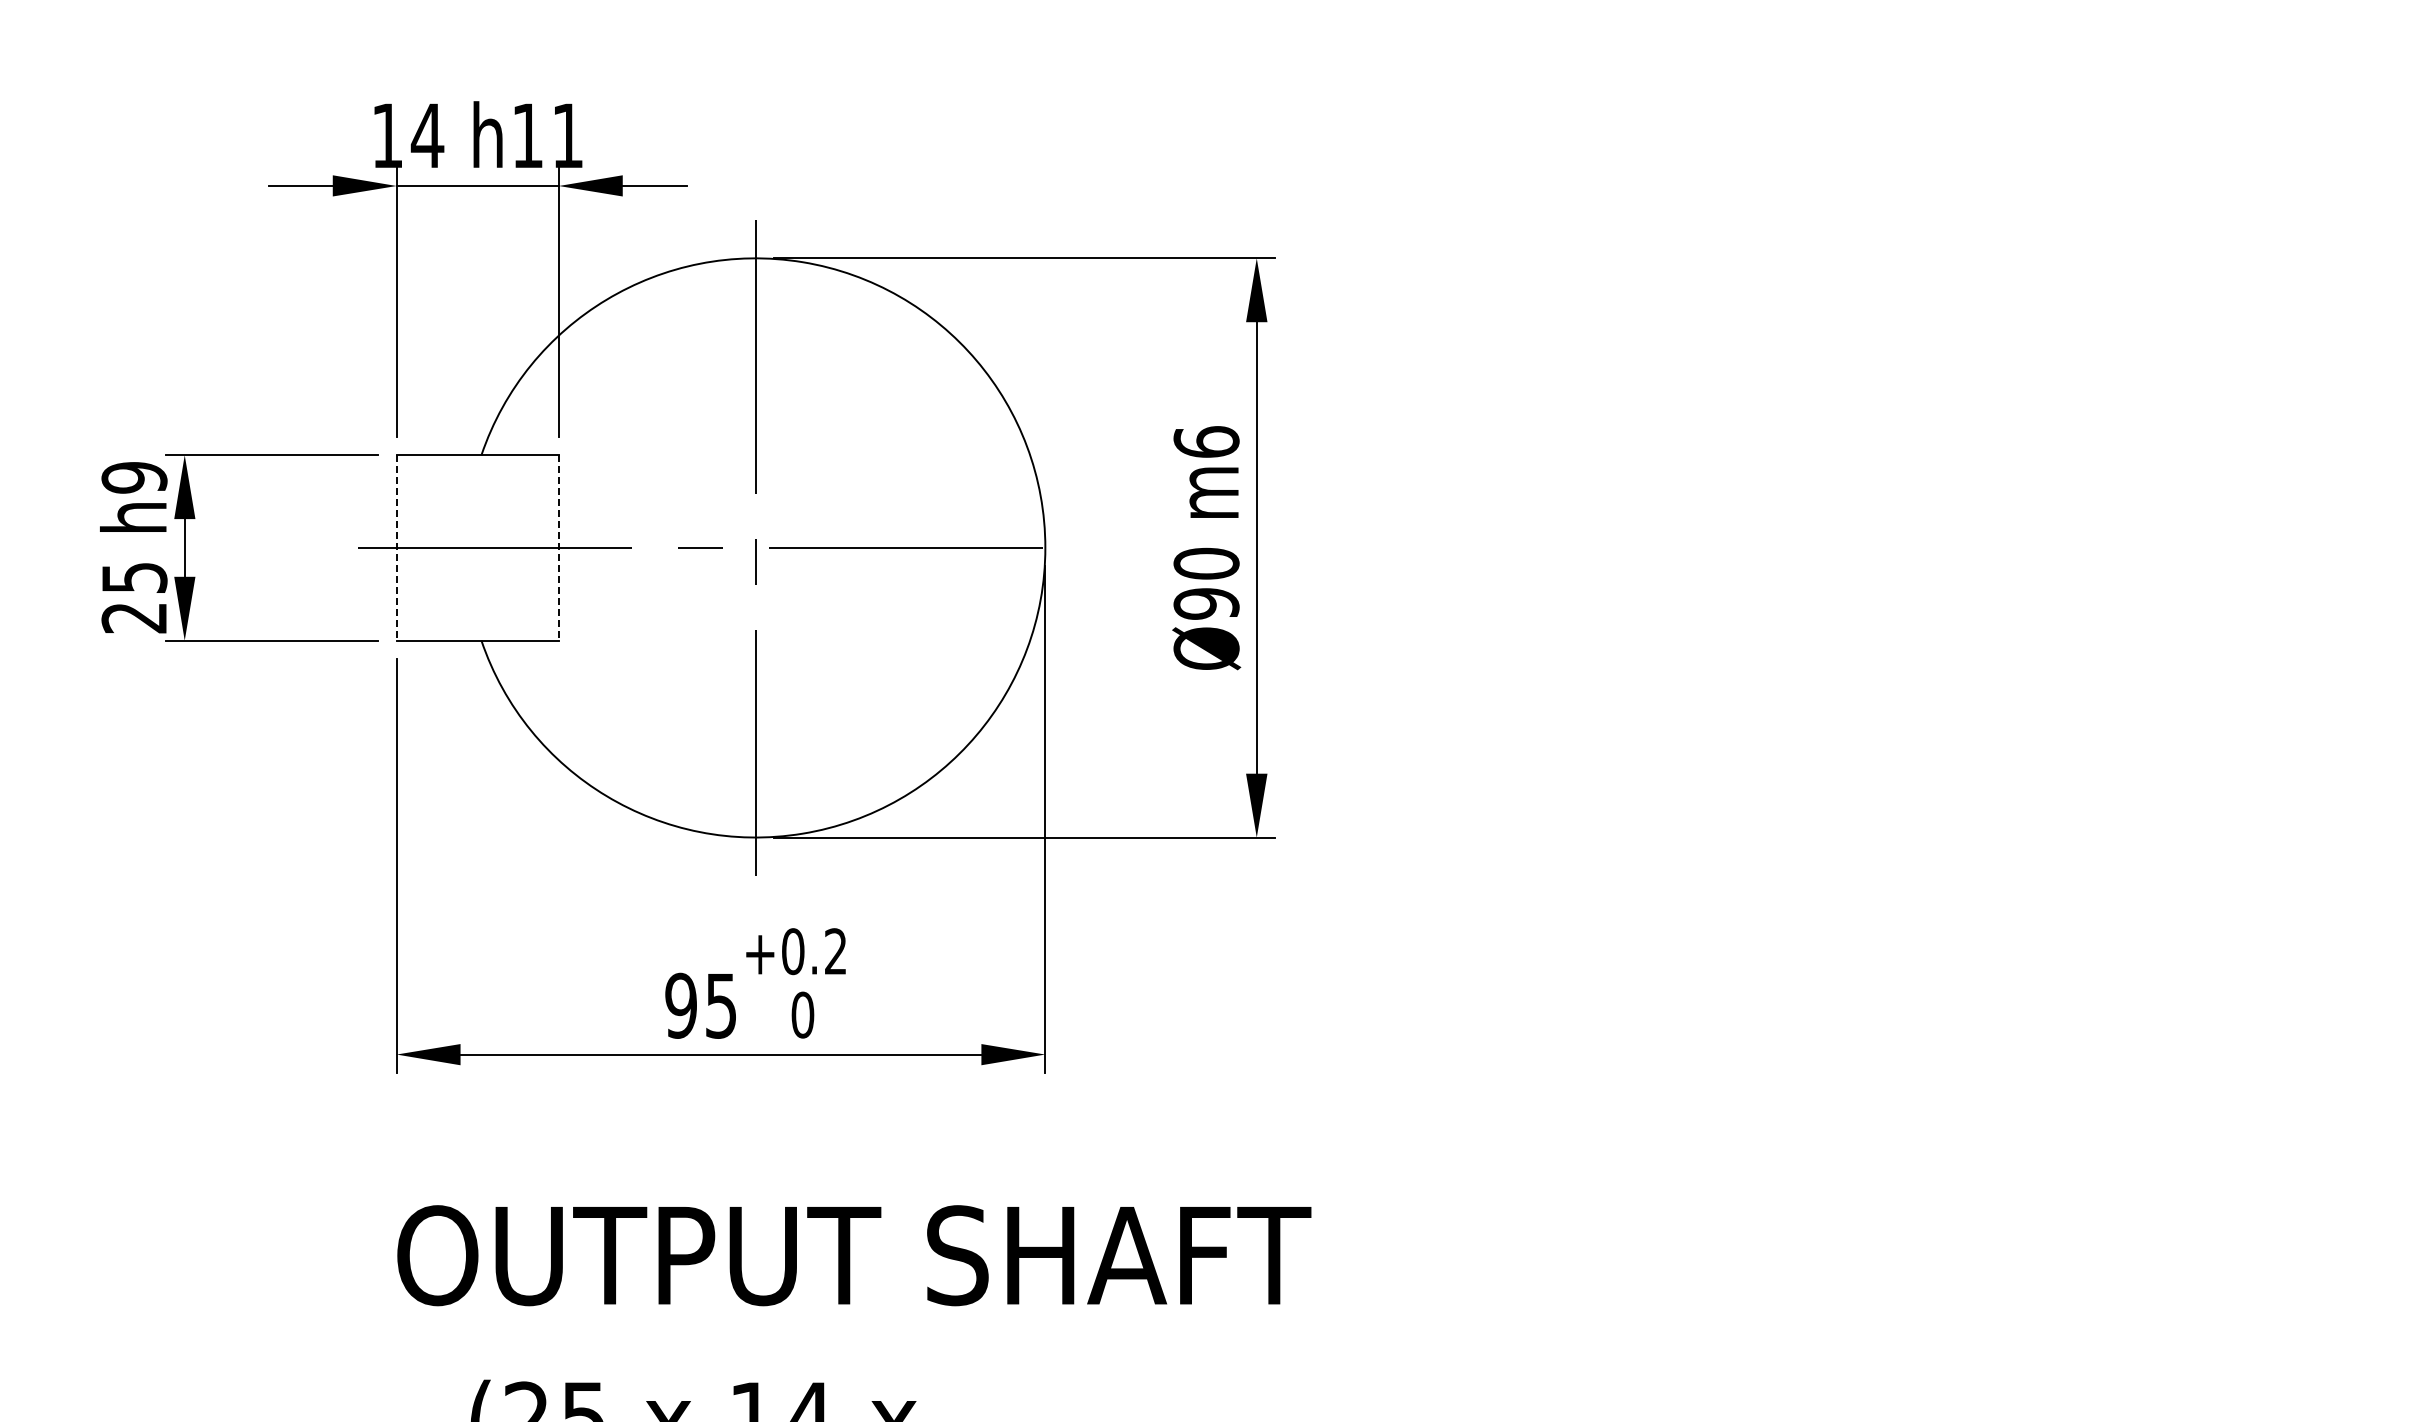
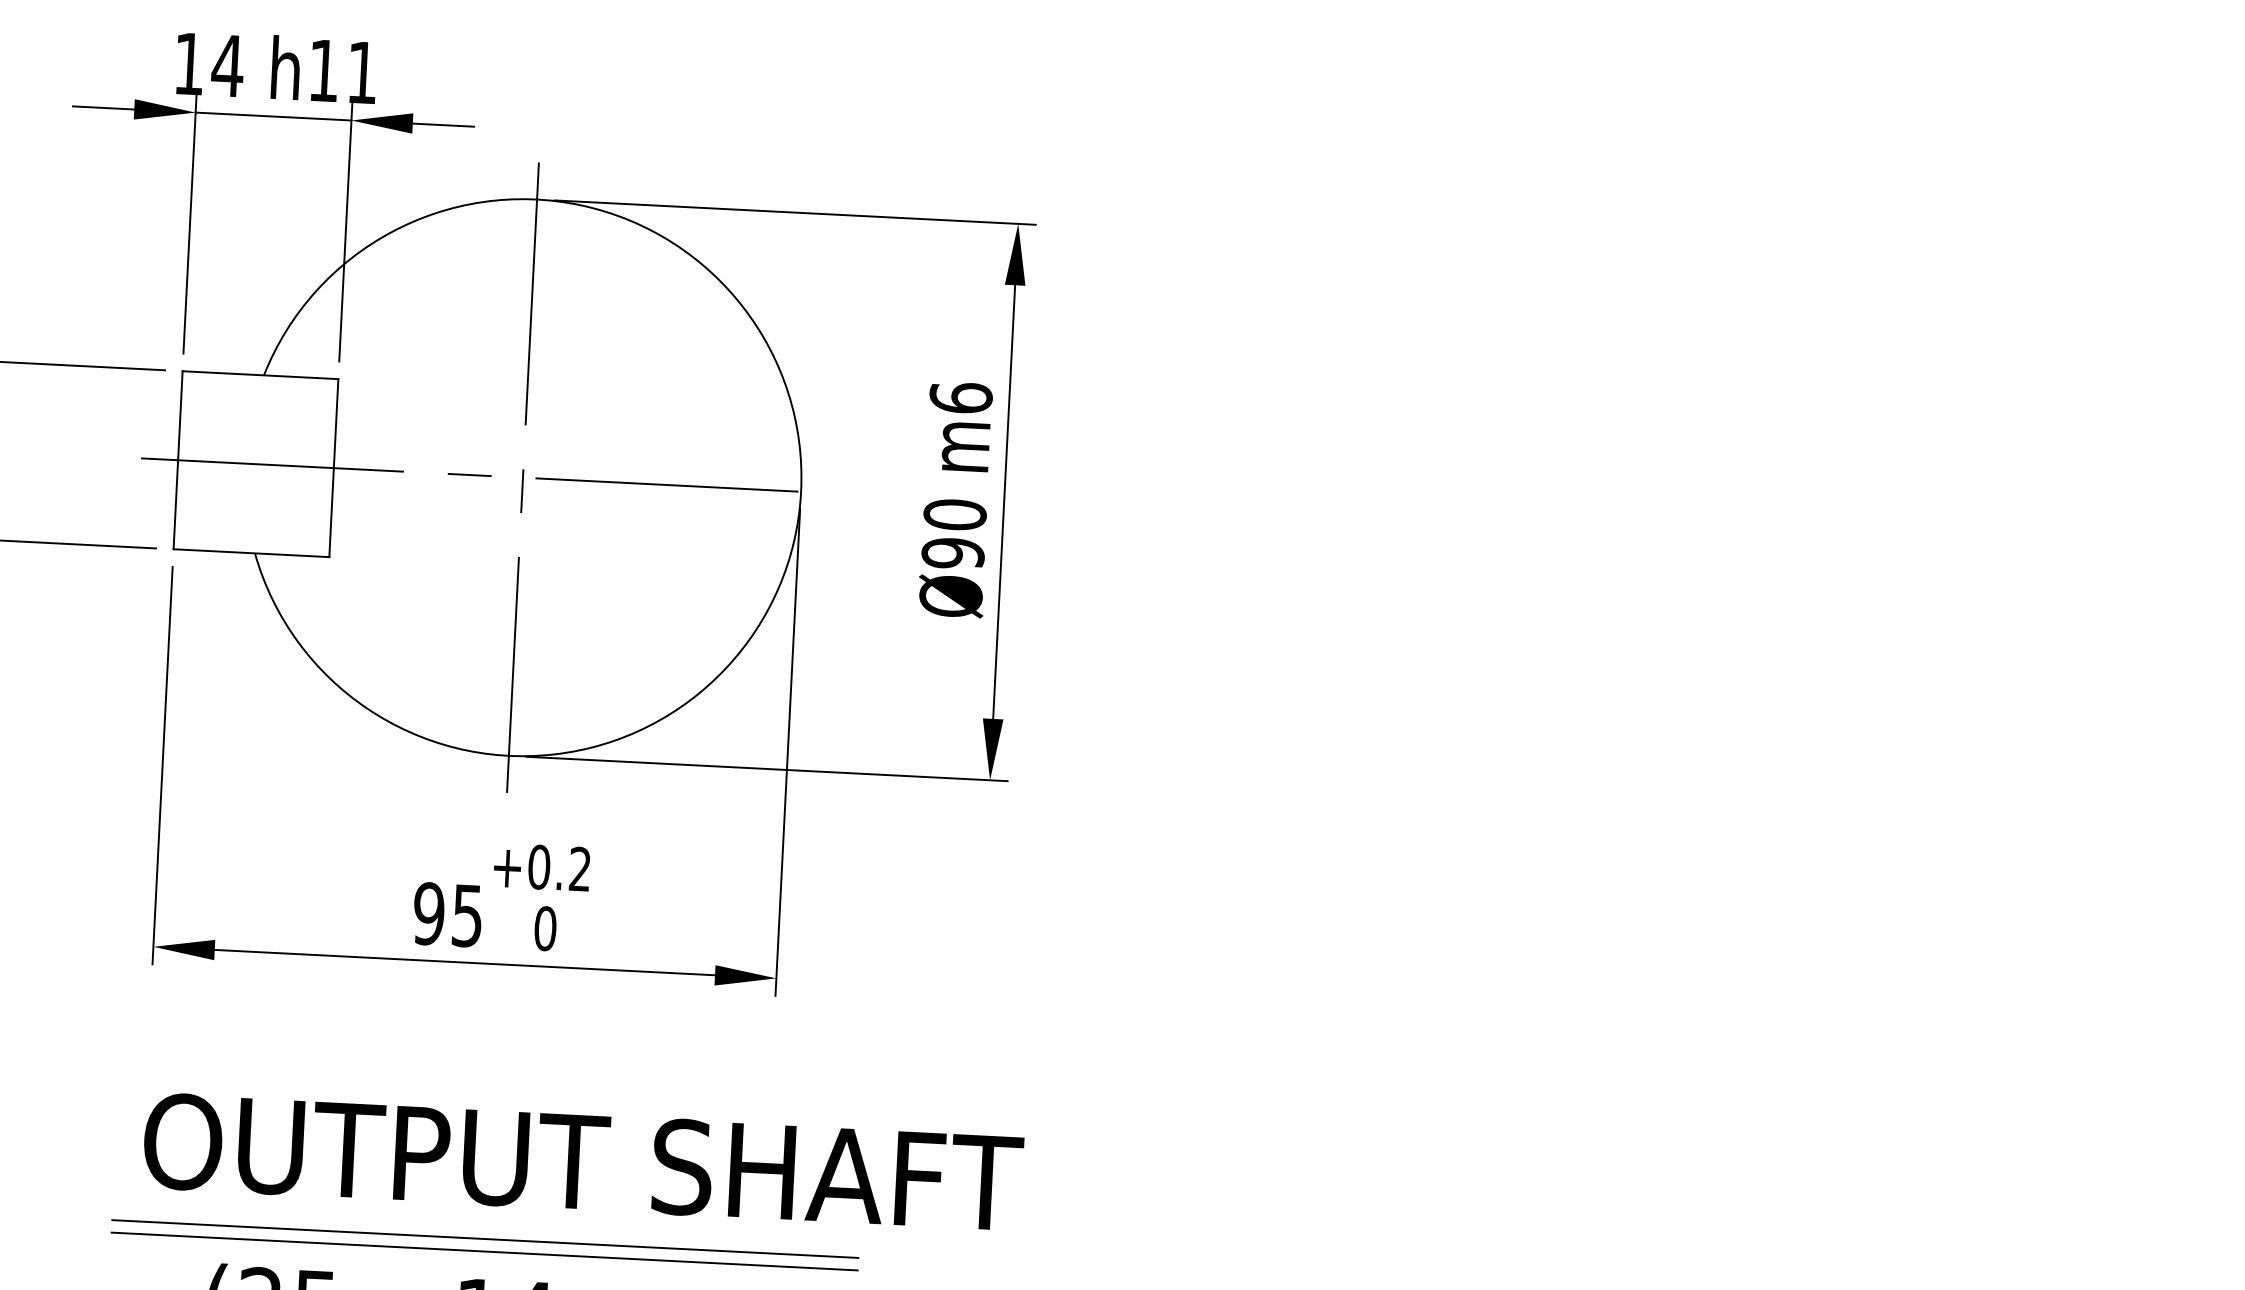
line: (396, 547) -> (177, 459), dashed -> solid
line: (558, 547) -> (333, 467), dashed -> solid
line: (756, 1340) -> (485, 1238), added
line: (756, 1353) -> (484, 1251), added

